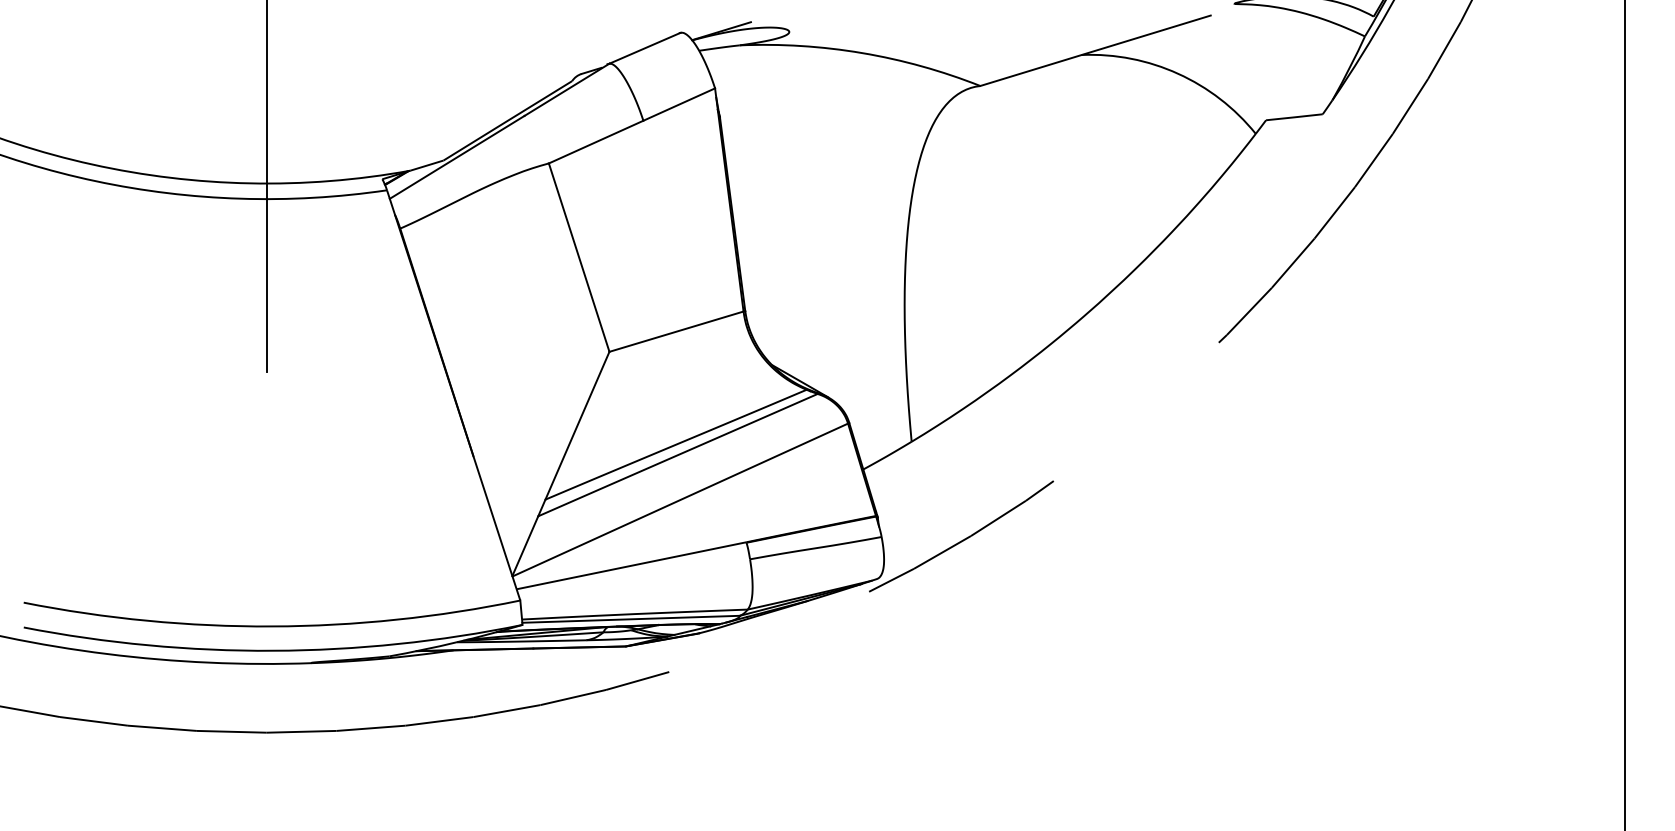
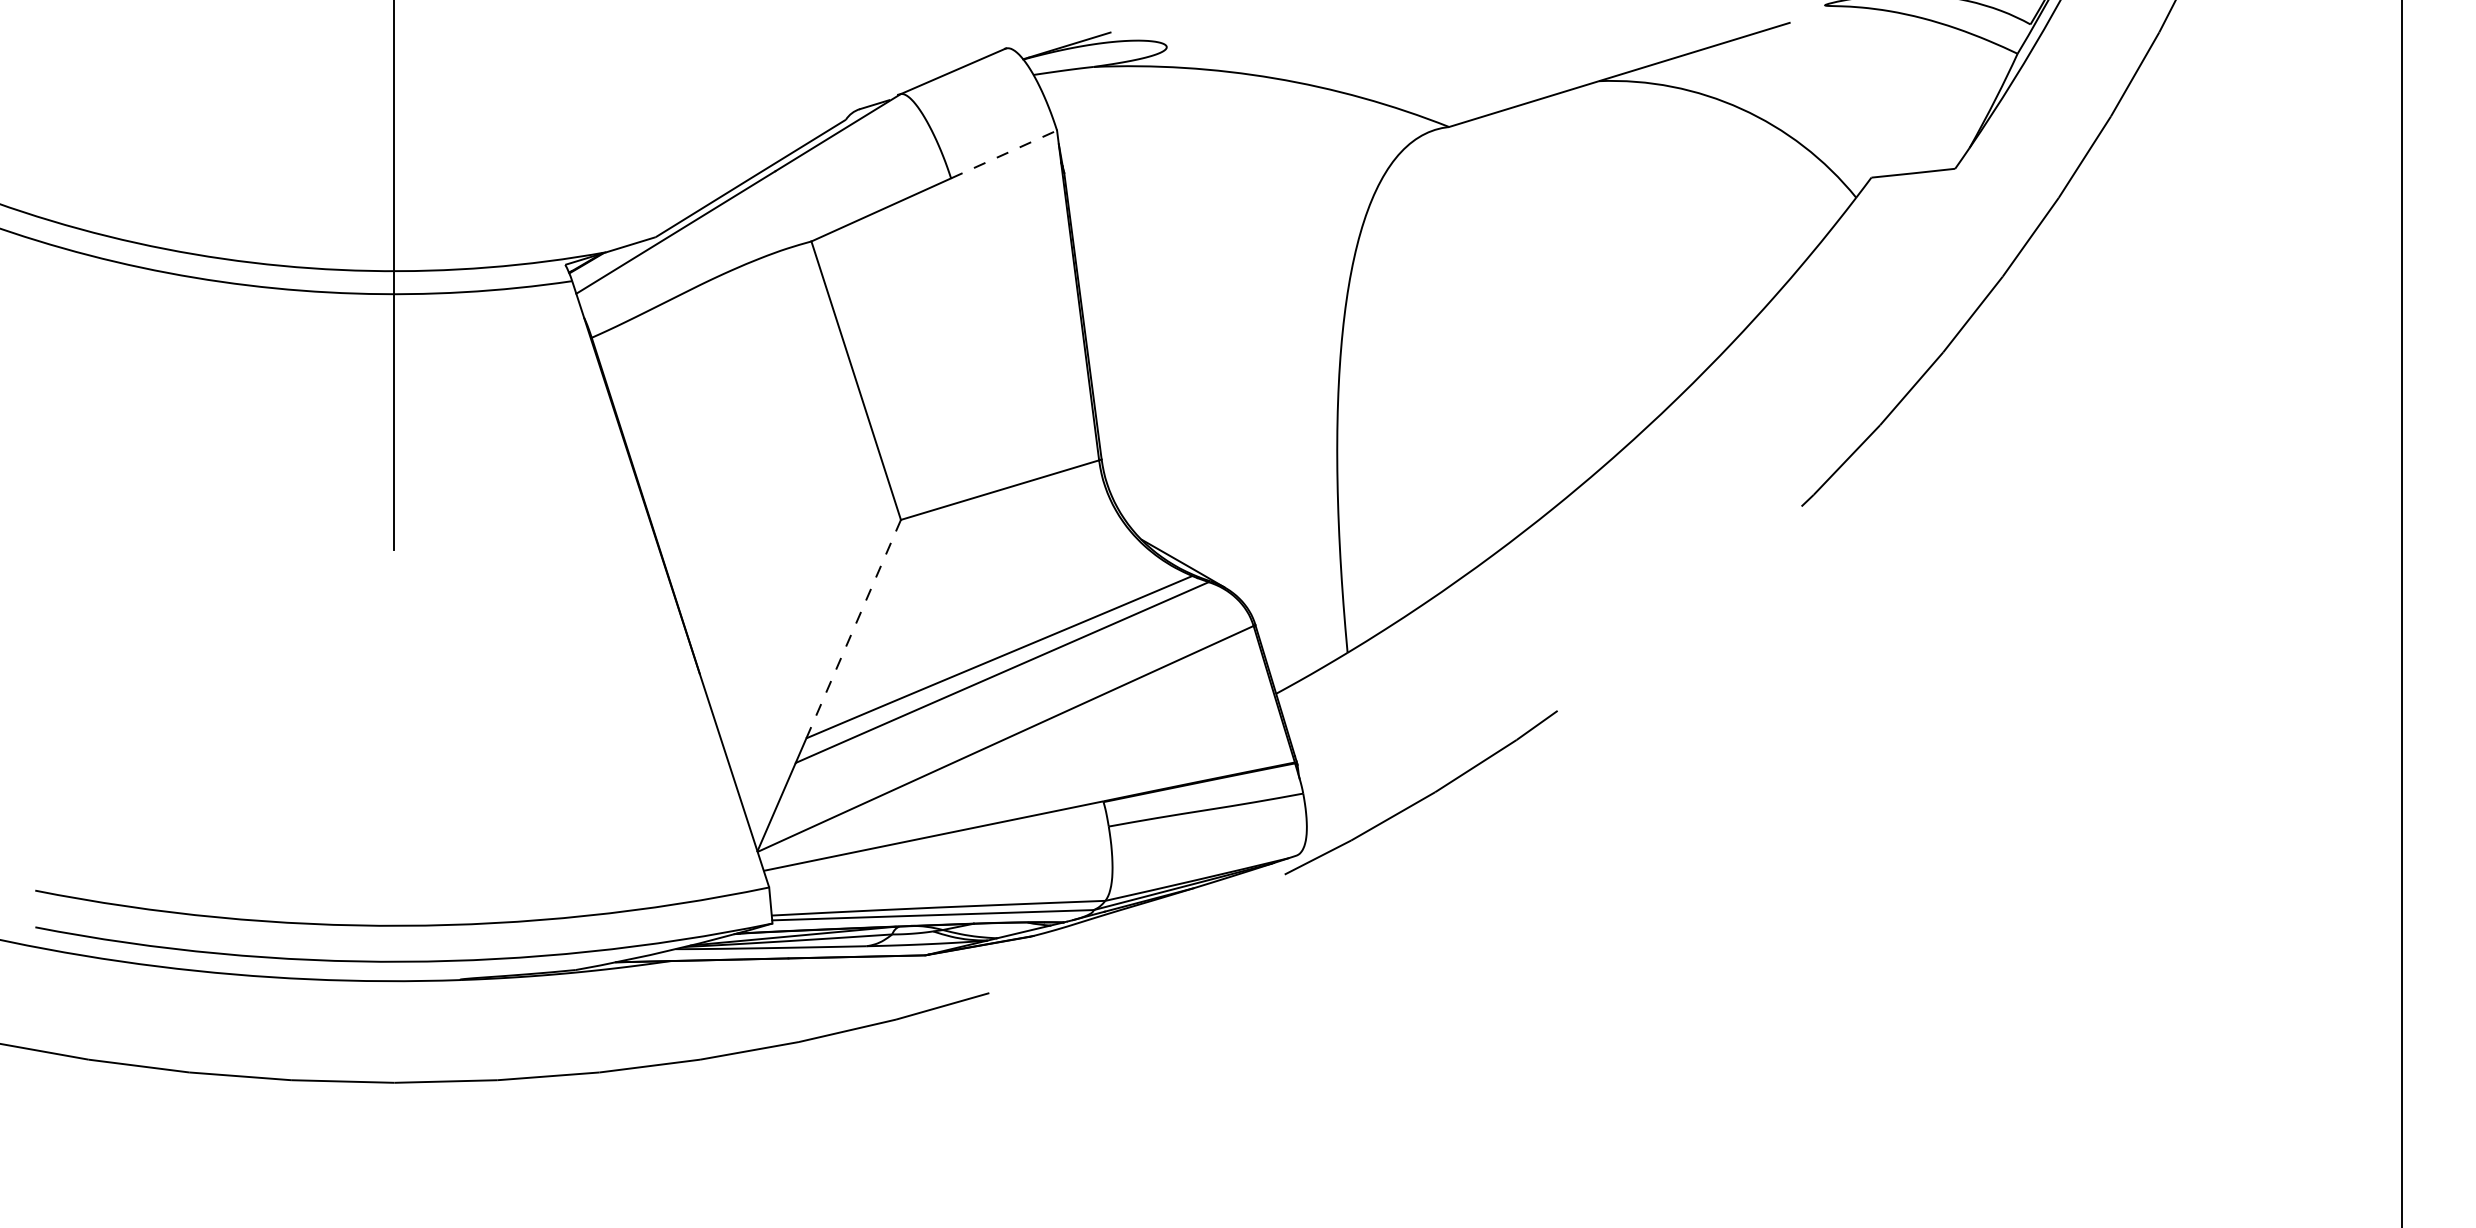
line: (679, 104) -> (1004, 154), solid -> dashed
line: (577, 425) -> (853, 628), solid -> dashed

